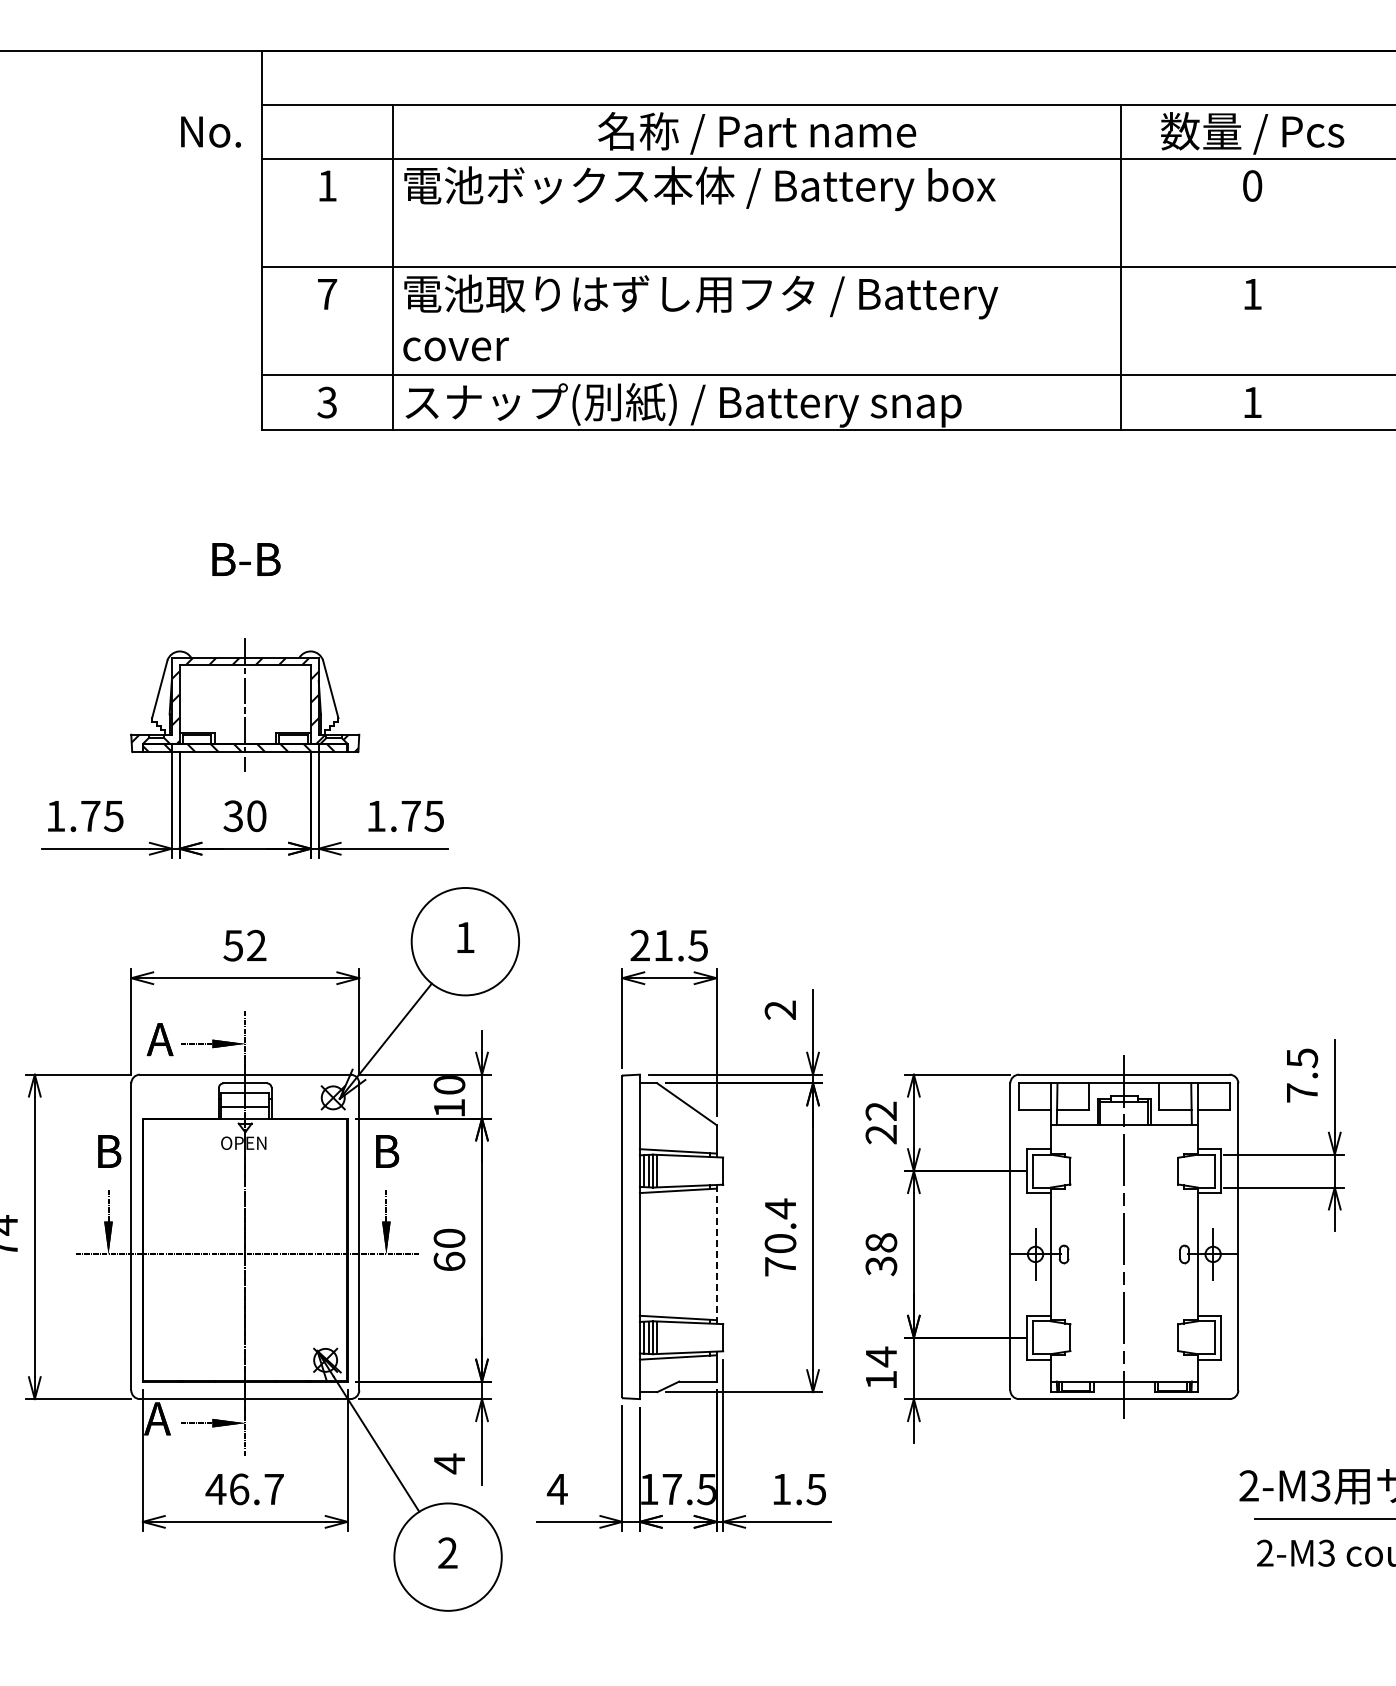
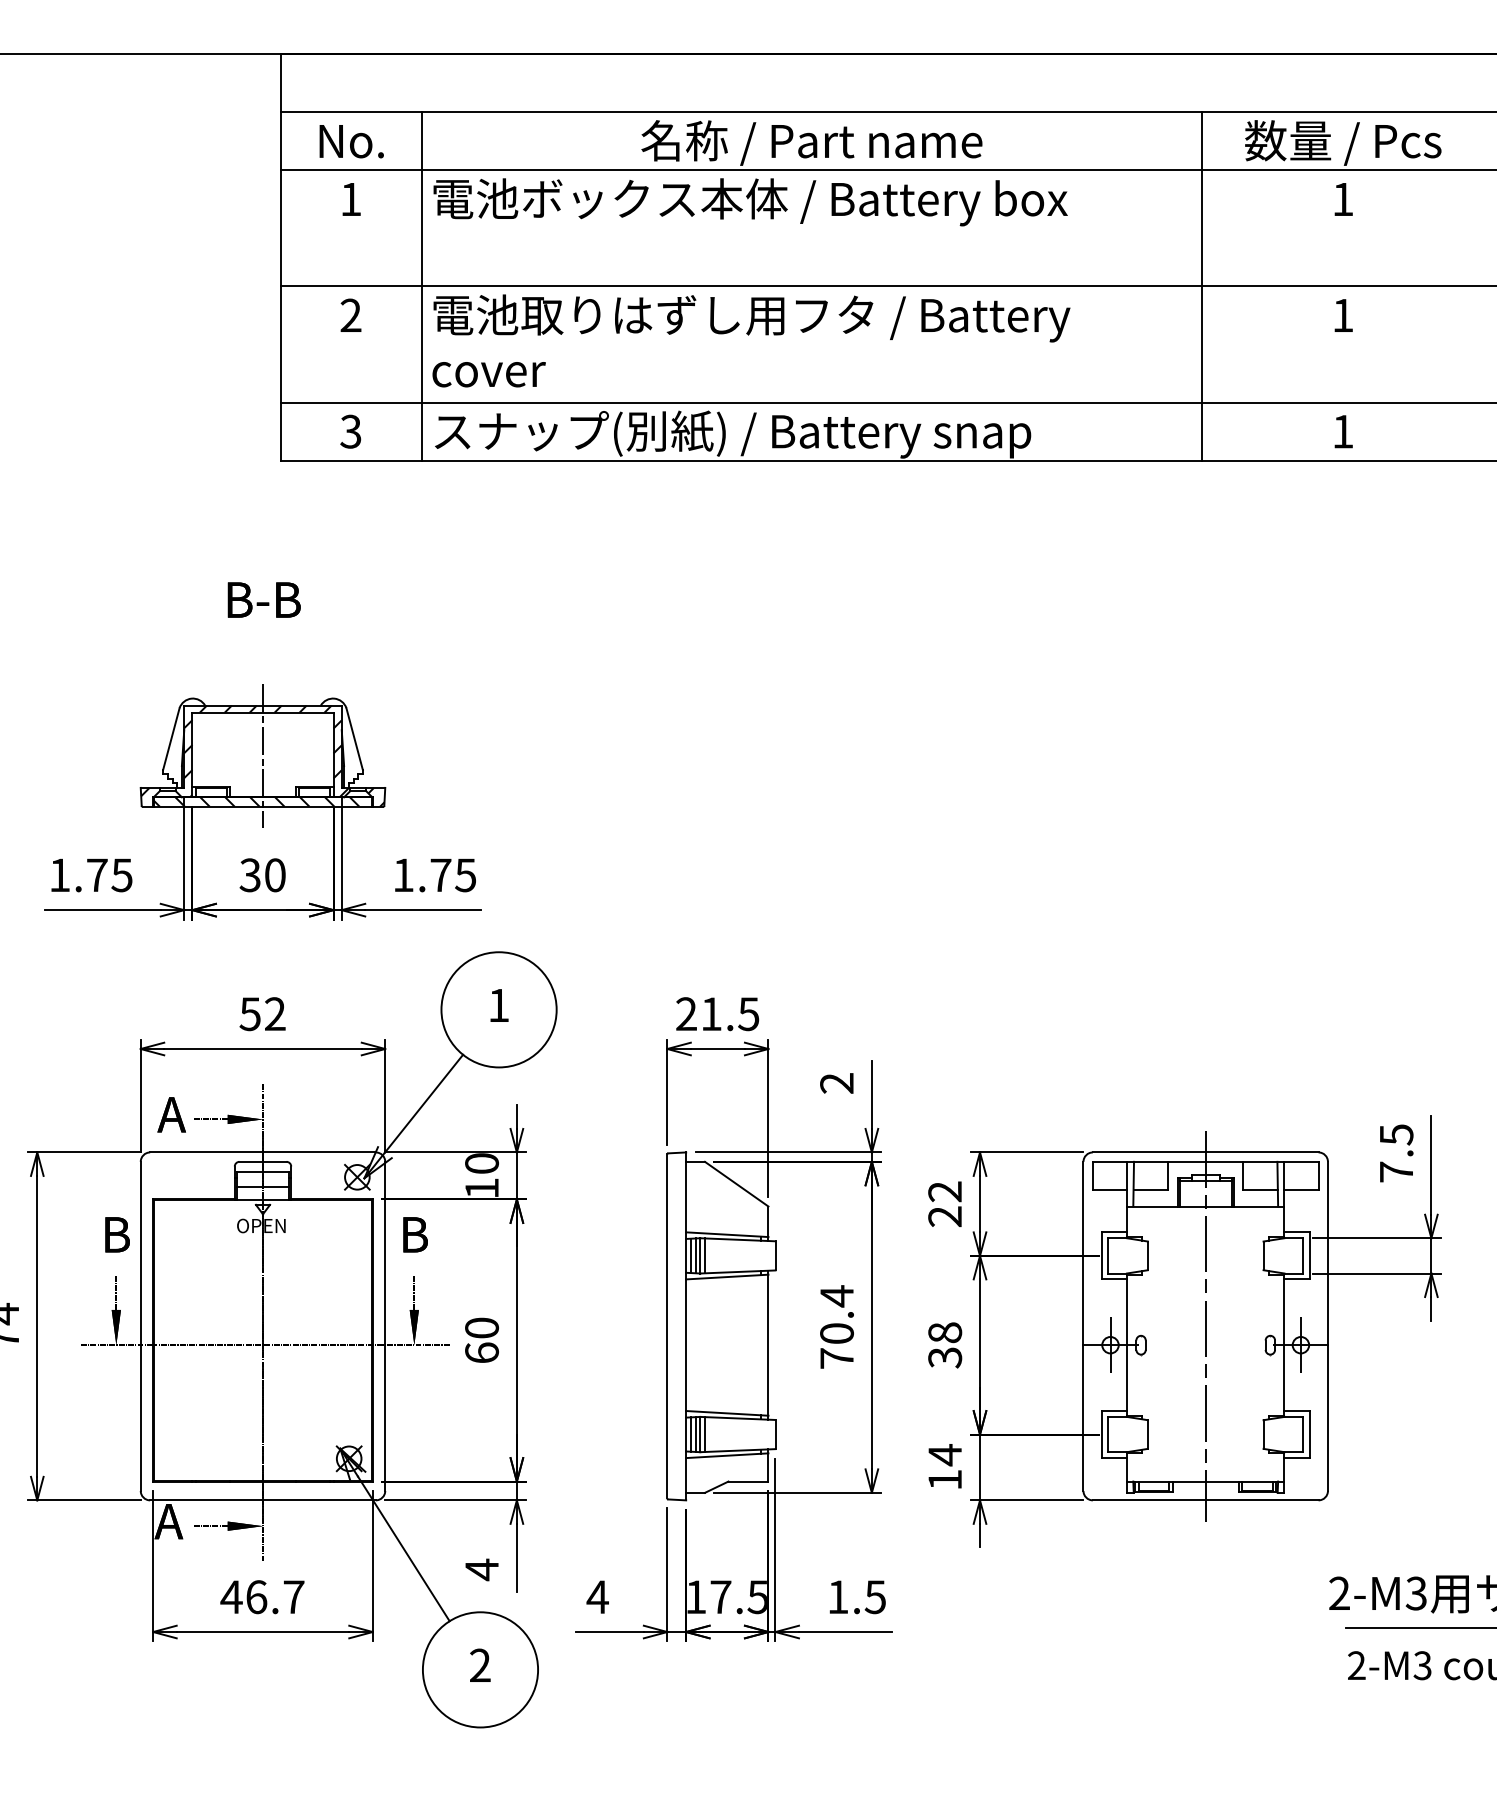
text: (210, 131) -> (351, 140), moved
text: (1252, 185) -> (1343, 198), 0 -> 1
text: (327, 293) -> (351, 314), 7 -> 2
line: (716, 1254) -> (768, 1345), dashed -> solid

